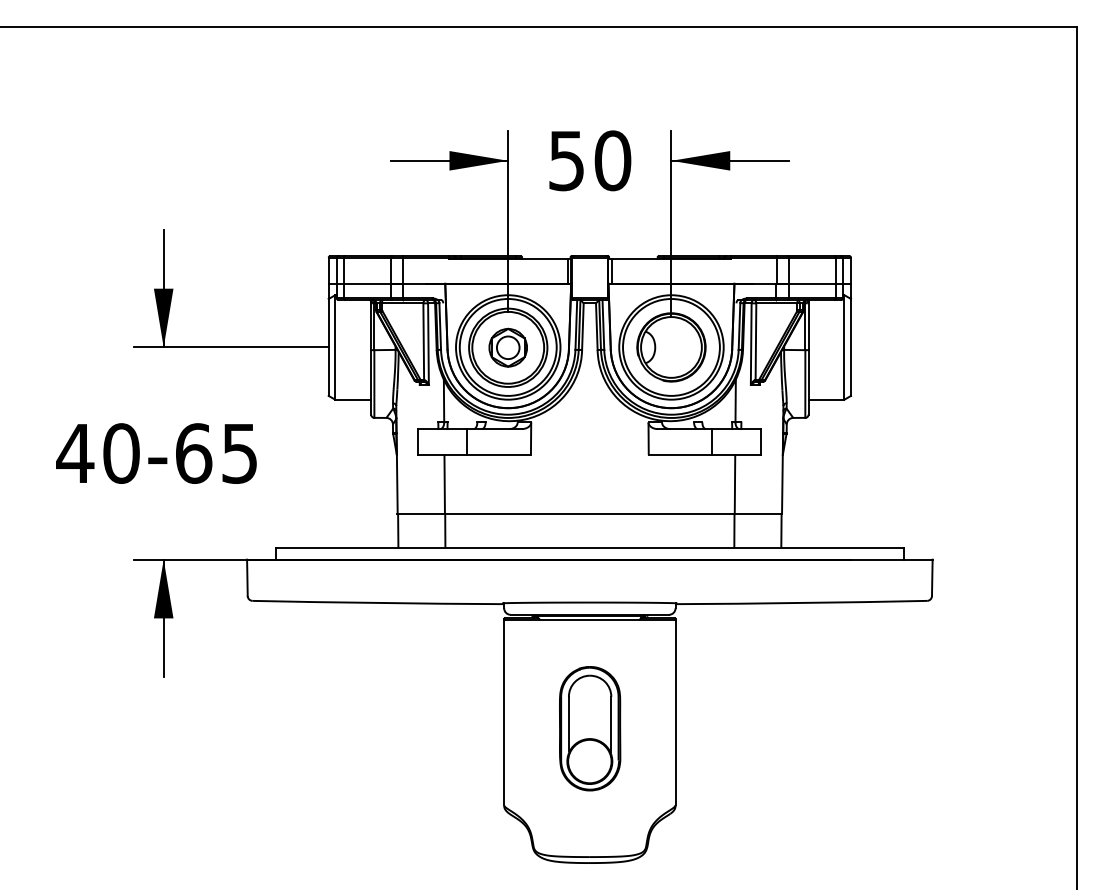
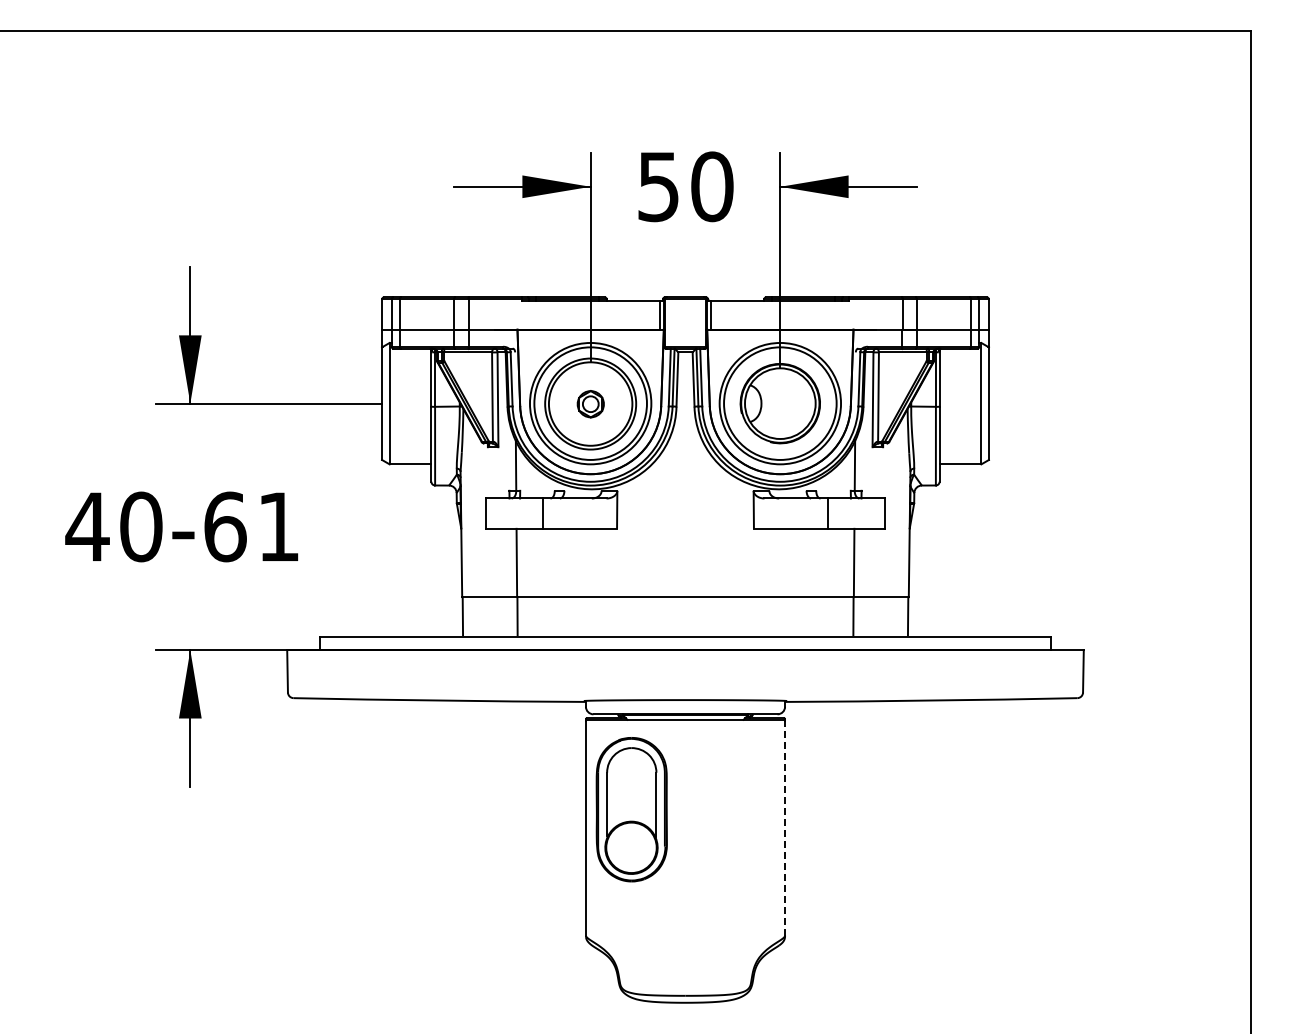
part: (508, 348) -> (590, 404), size x0.6
text: (239, 454) -> (278, 527), 40-65 -> 40-61
line: (675, 712) -> (785, 827), solid -> dashed
part: (589, 728) -> (631, 809), moved

